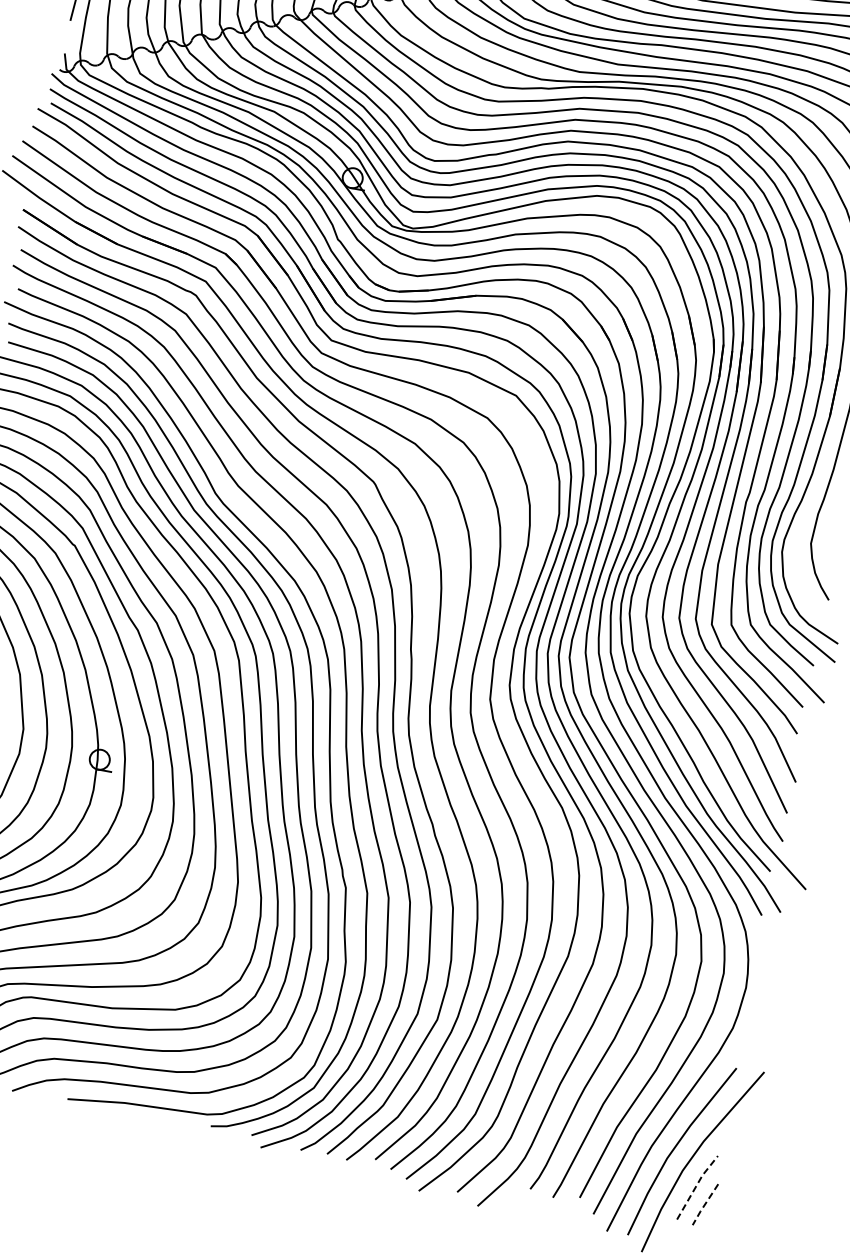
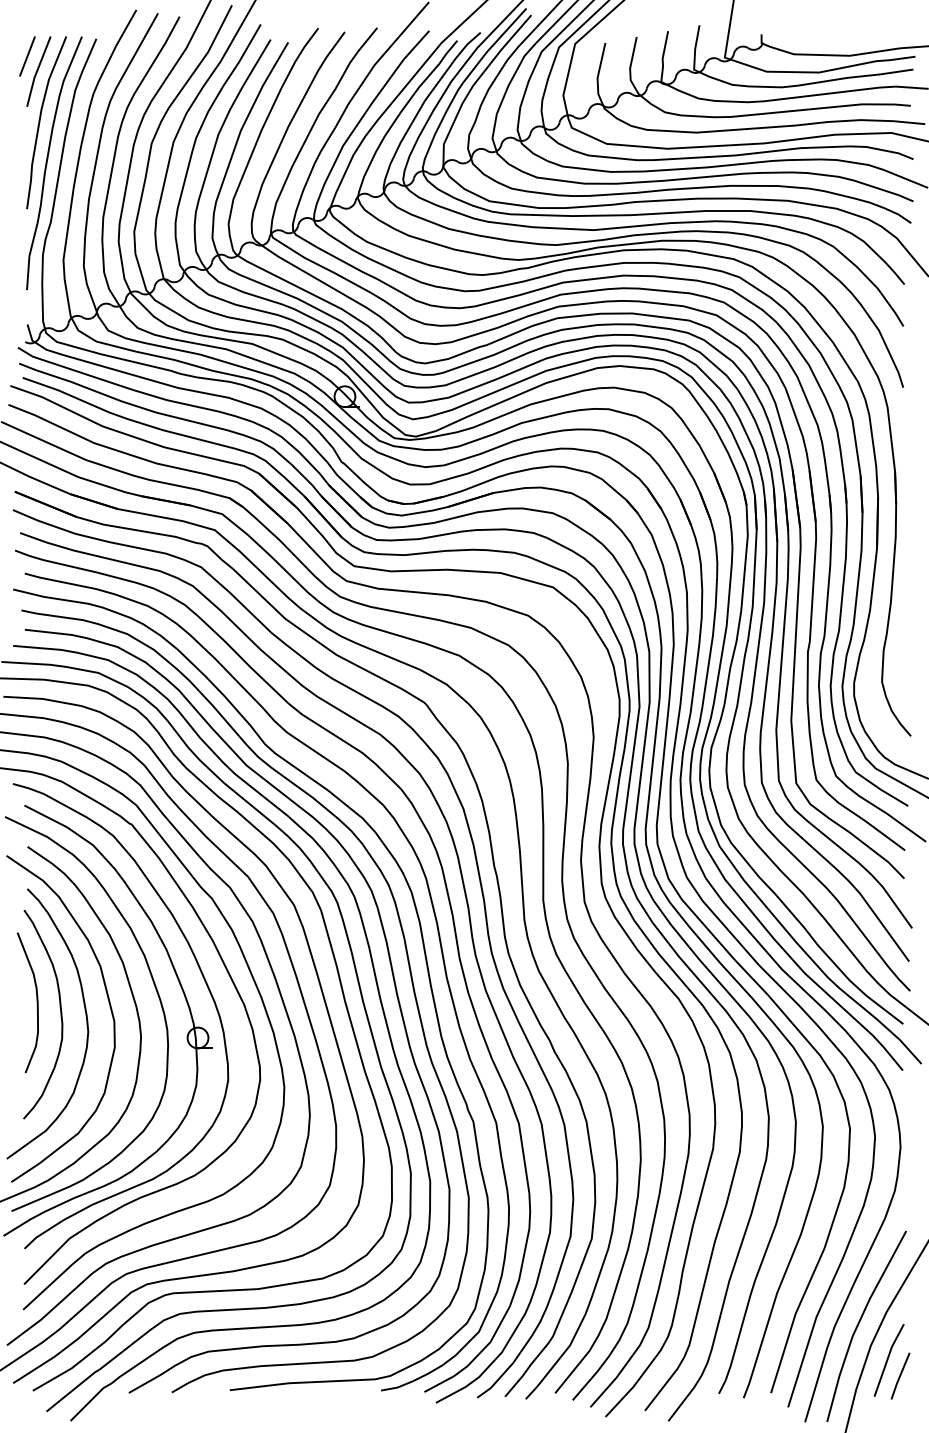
line: (696, 1185) -> (887, 1358), dashed -> solid
line: (704, 1204) -> (899, 1376), dashed -> solid

